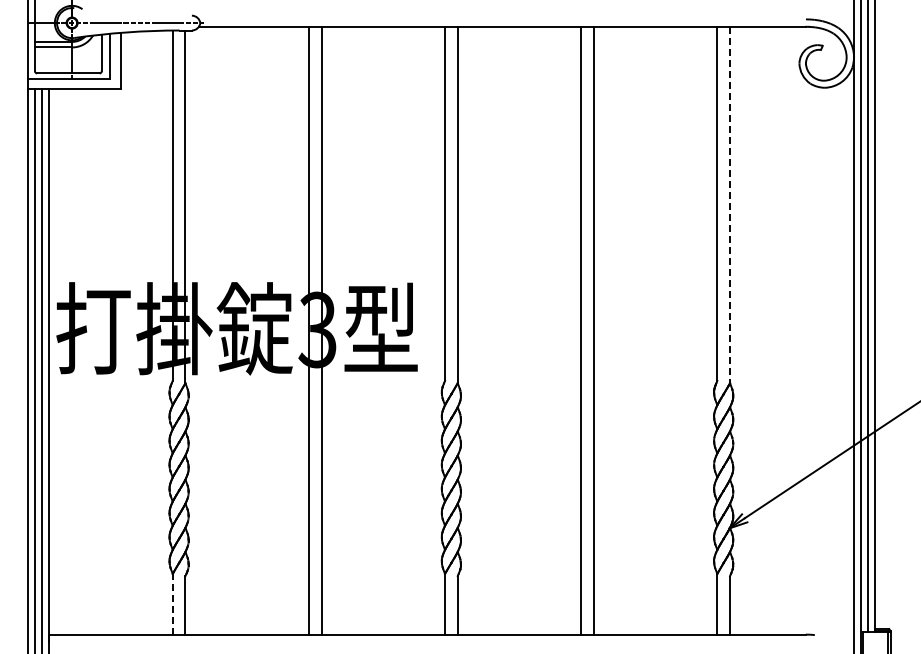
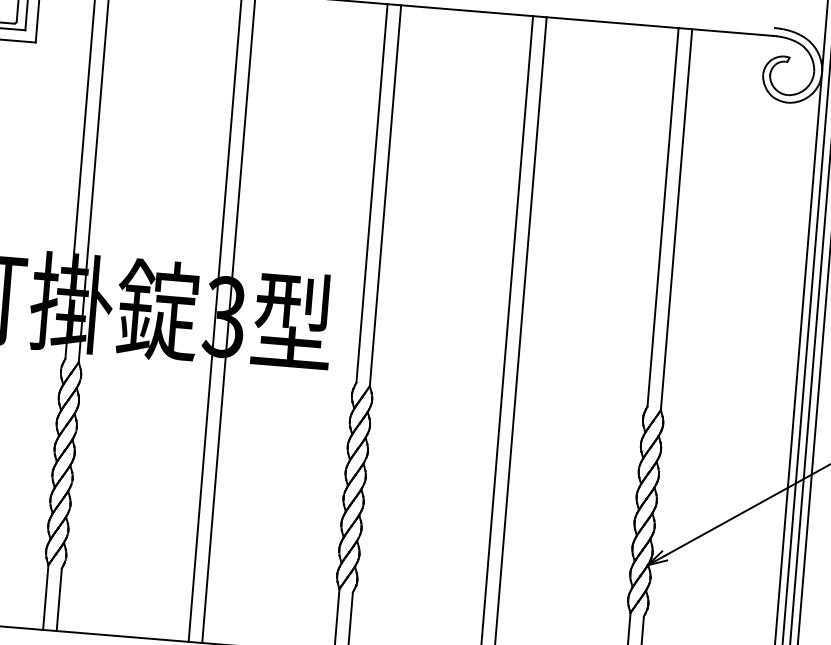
line: (730, 205) -> (676, 220), dashed -> solid
line: (172, 603) -> (45, 596), dashed -> solid

